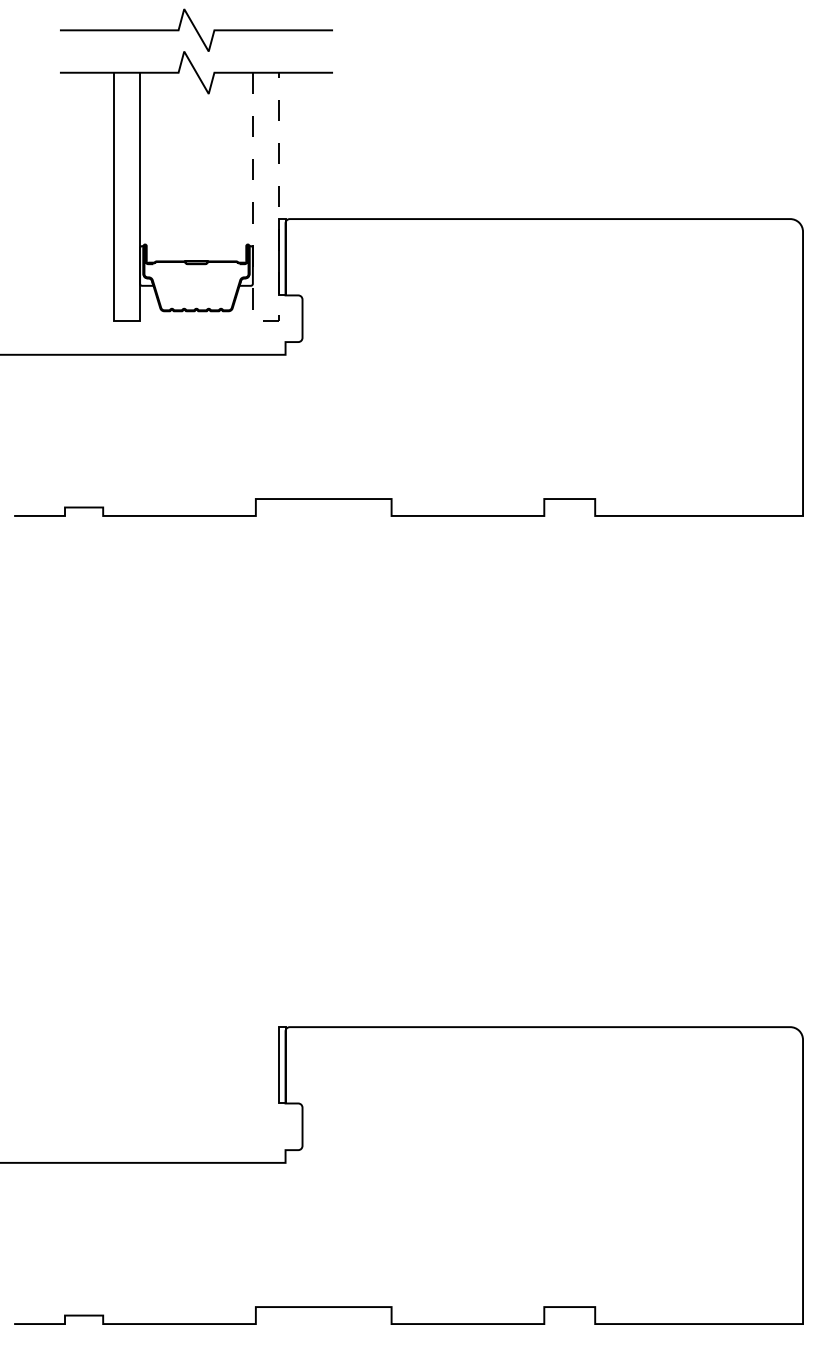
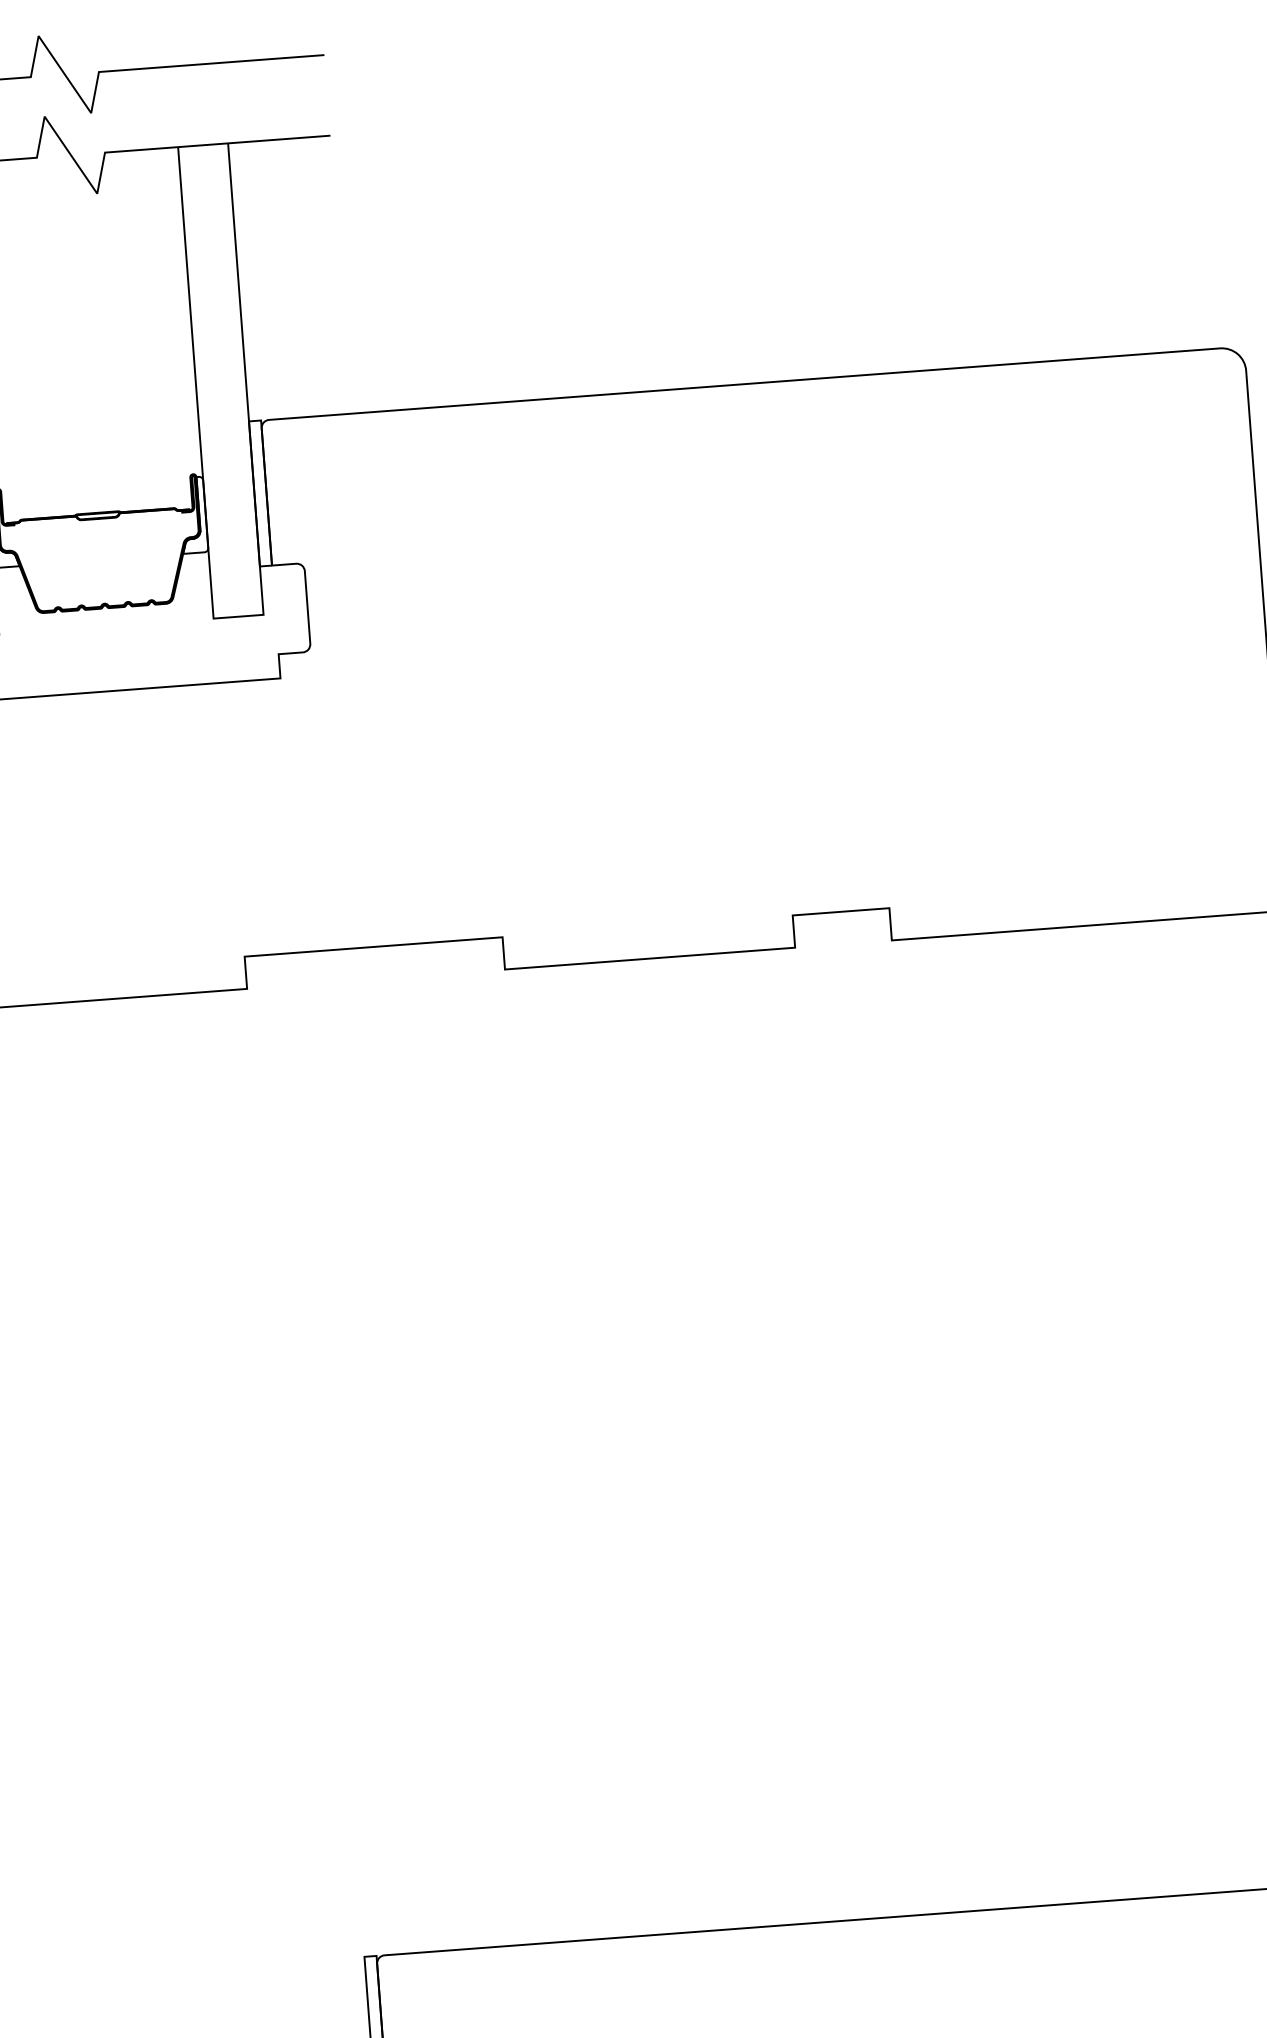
line: (266, 320) -> (239, 615), dashed -> solid

